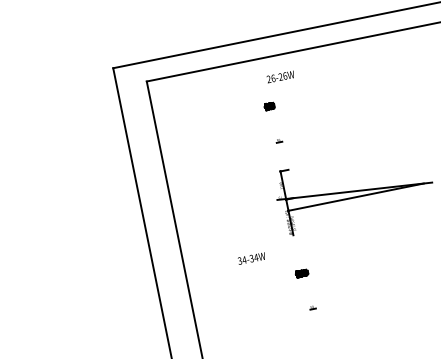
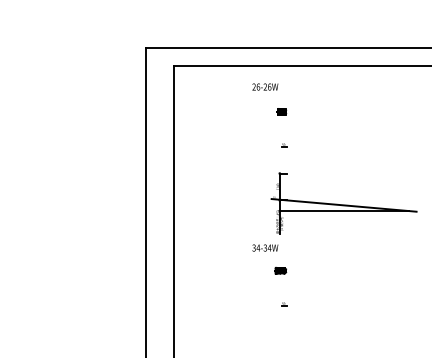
text: (280, 76) -> (265, 86), moved
text: (251, 258) -> (265, 247), moved

